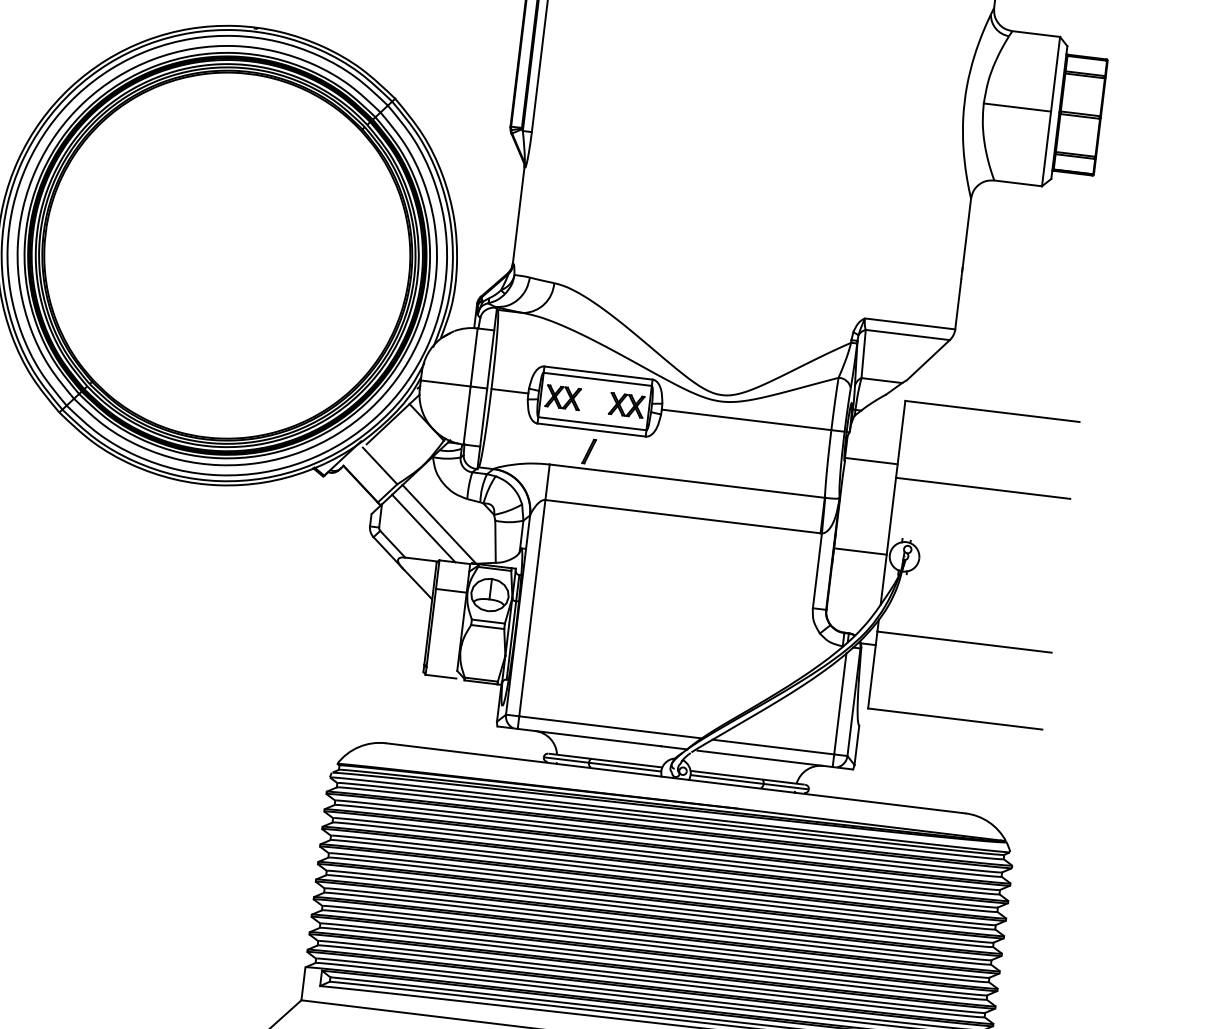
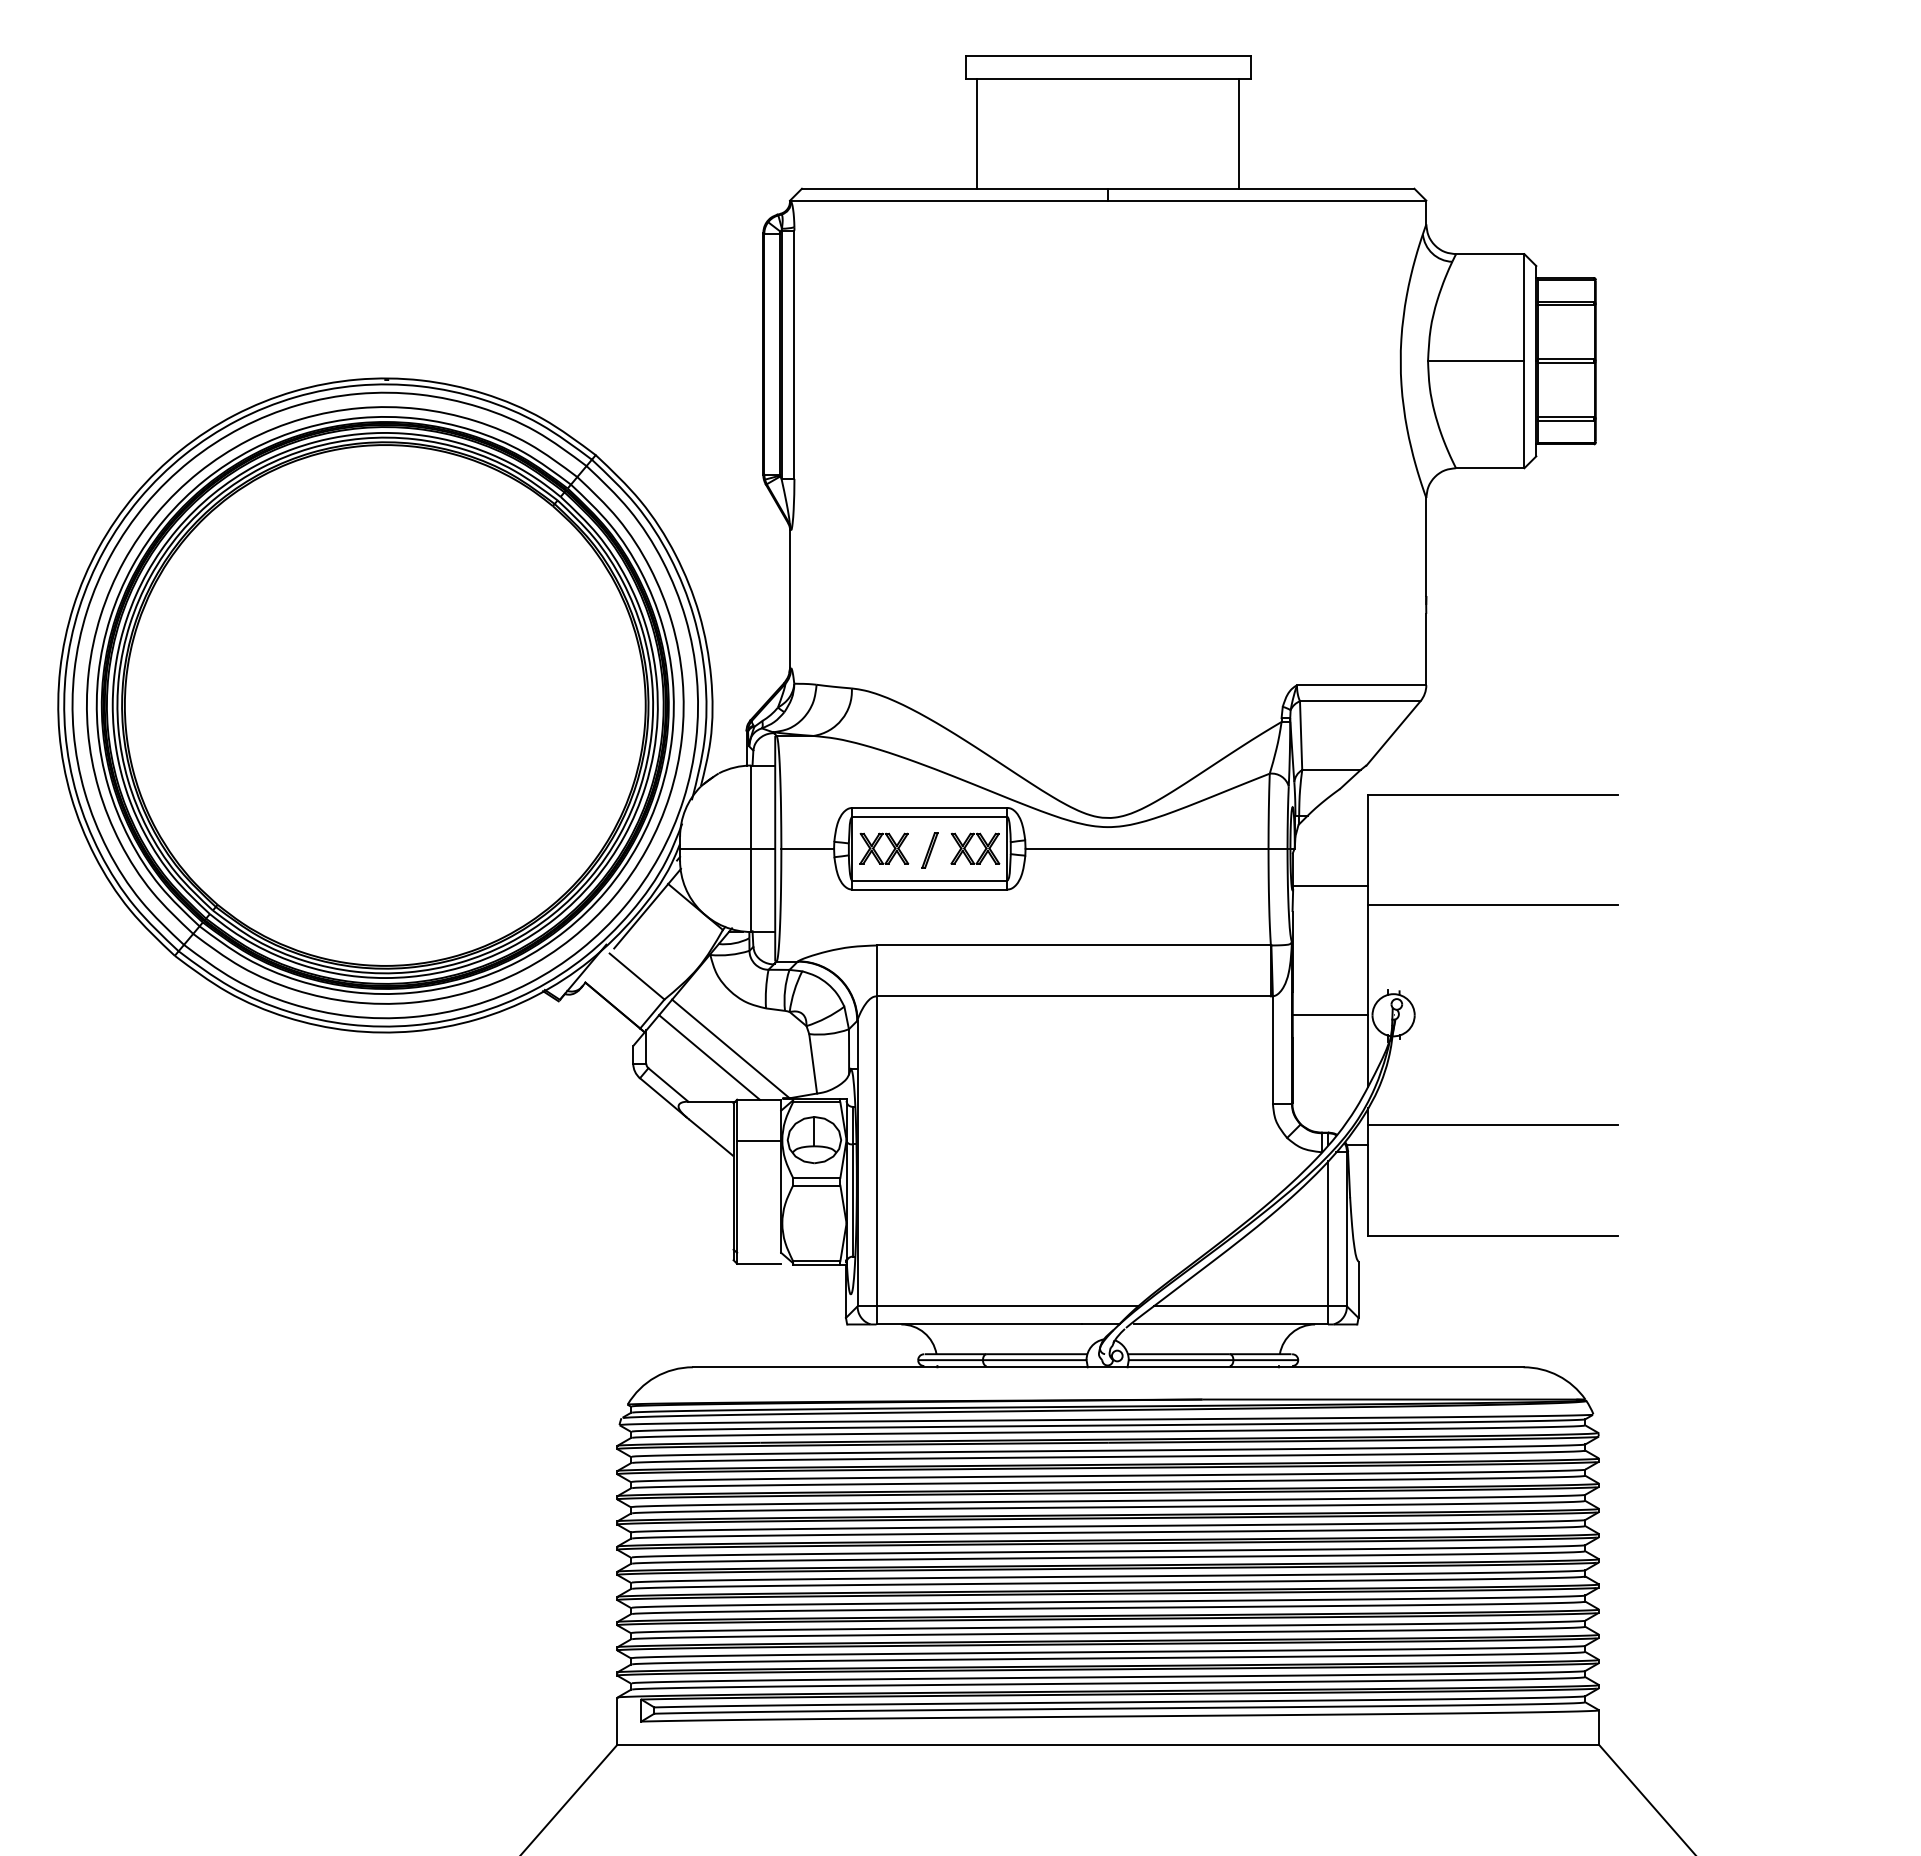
part: (588, 451) -> (929, 850), moved

